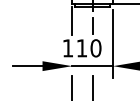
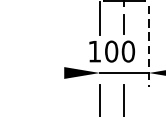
line: (113, 44) -> (149, 47), solid -> dashed
text: (81, 48) -> (110, 51), 110 -> 100
line: (27, 66) -> (46, 73), removed

